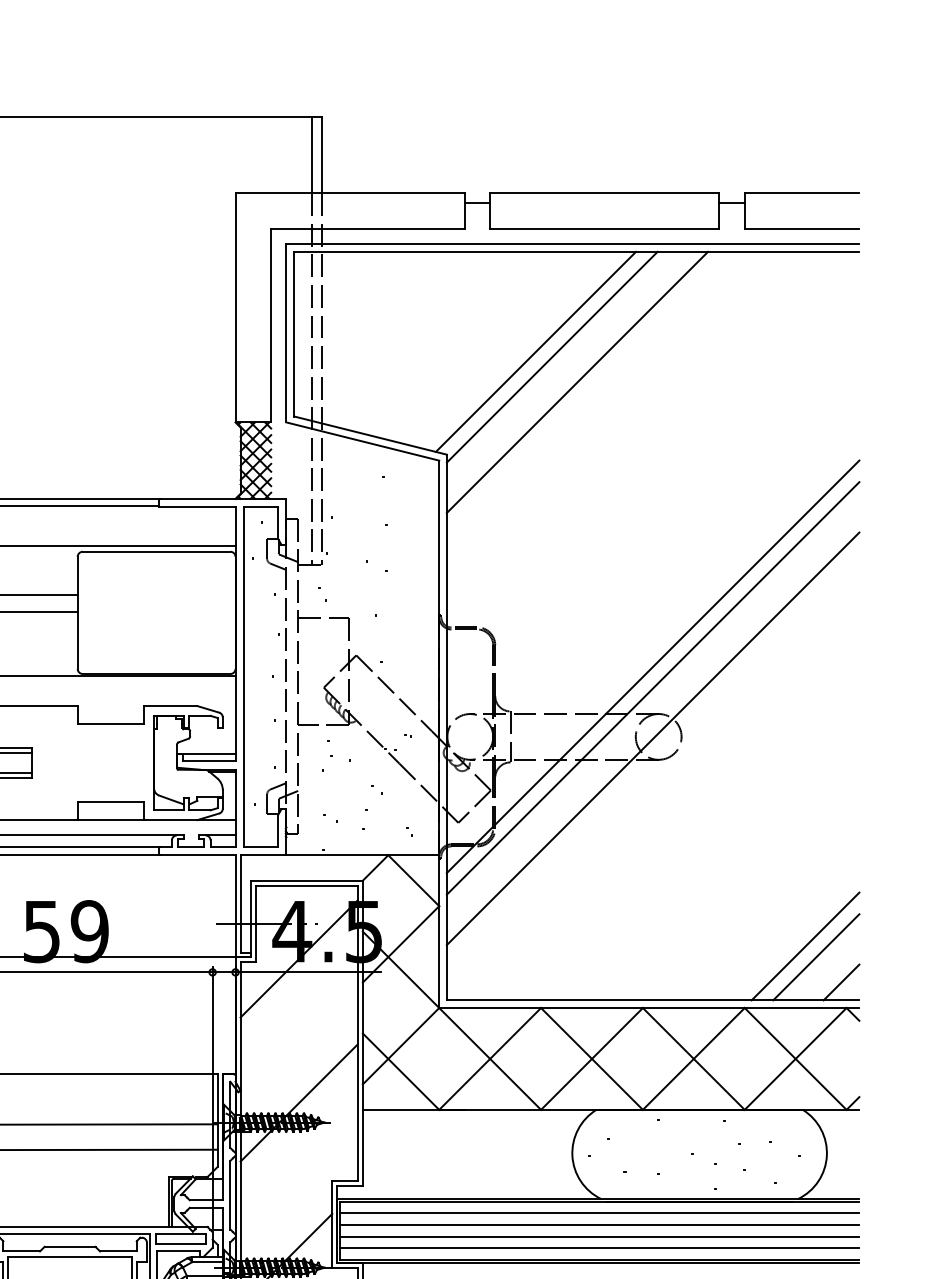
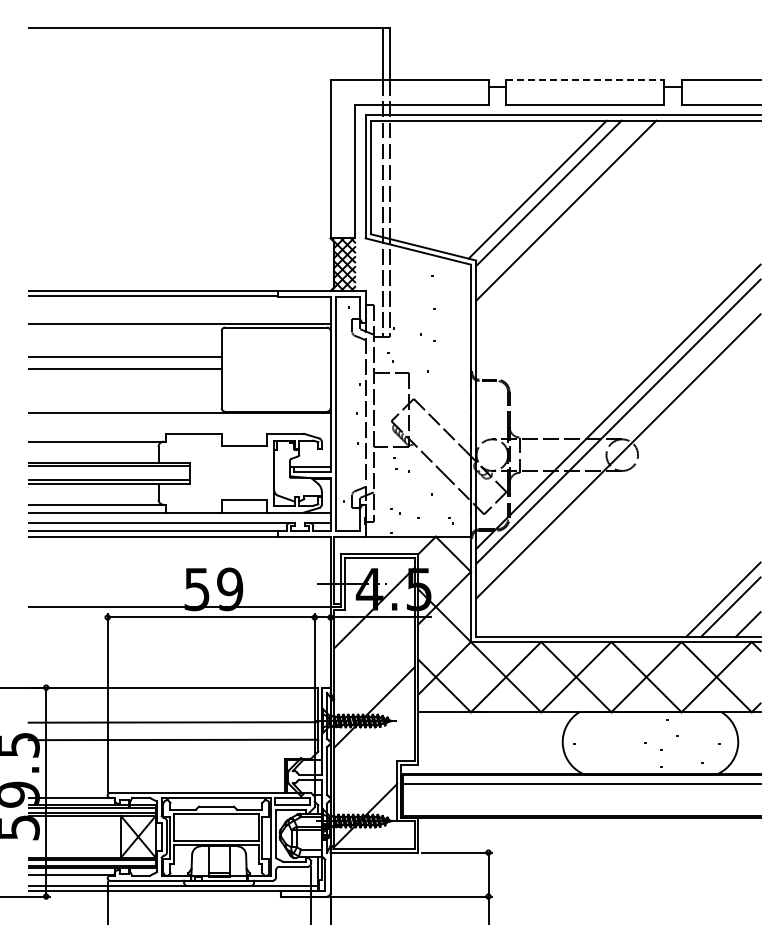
line: (605, 193) -> (585, 80), solid -> dashed
line: (599, 1224) -> (581, 791), removed
line: (599, 1236) -> (581, 799), removed
line: (599, 1248) -> (581, 807), removed

